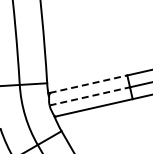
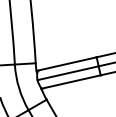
line: (88, 84) -> (67, 64), dashed -> solid
line: (90, 96) -> (68, 73), dashed -> solid

